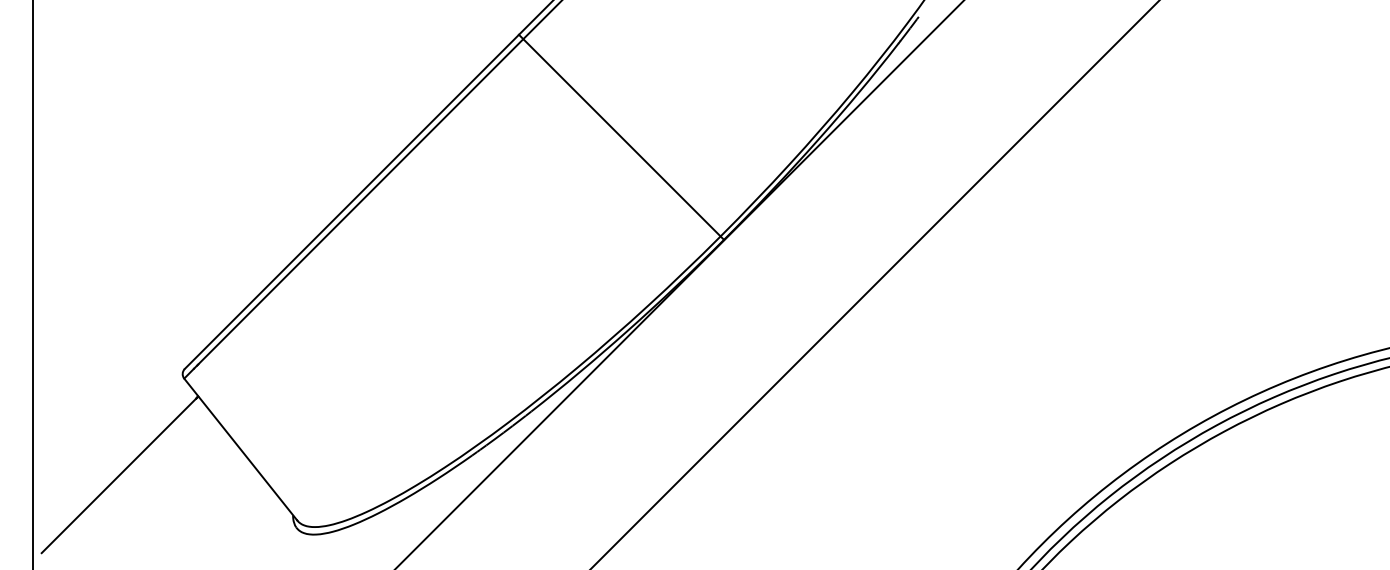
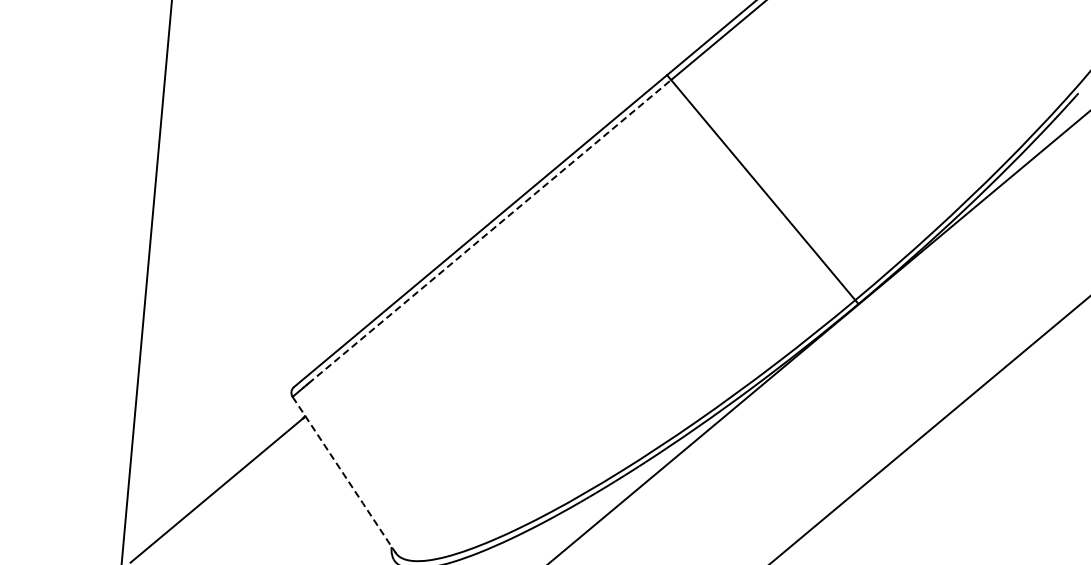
line: (360, 201) -> (489, 231), solid -> dashed
line: (241, 450) -> (344, 475), solid -> dashed

